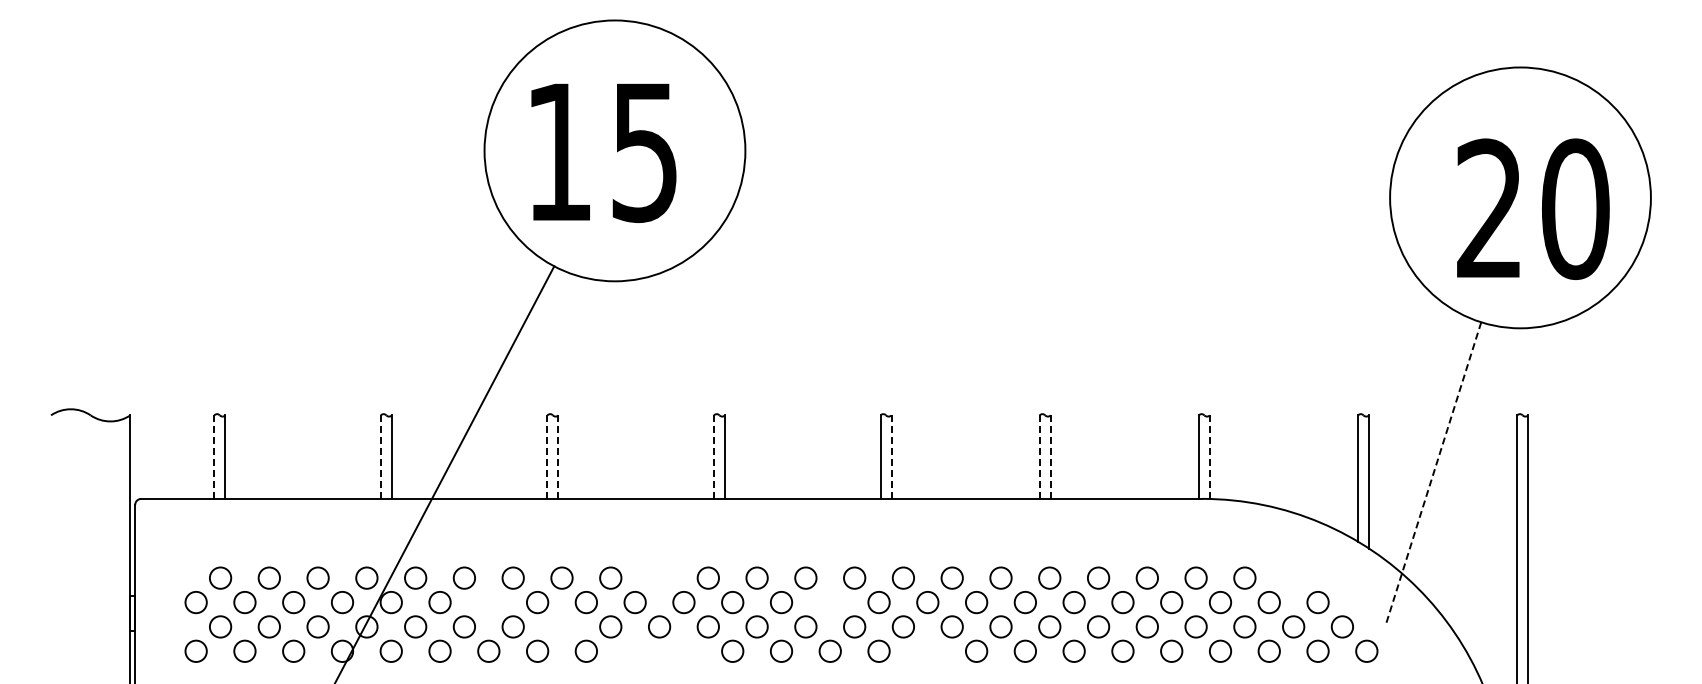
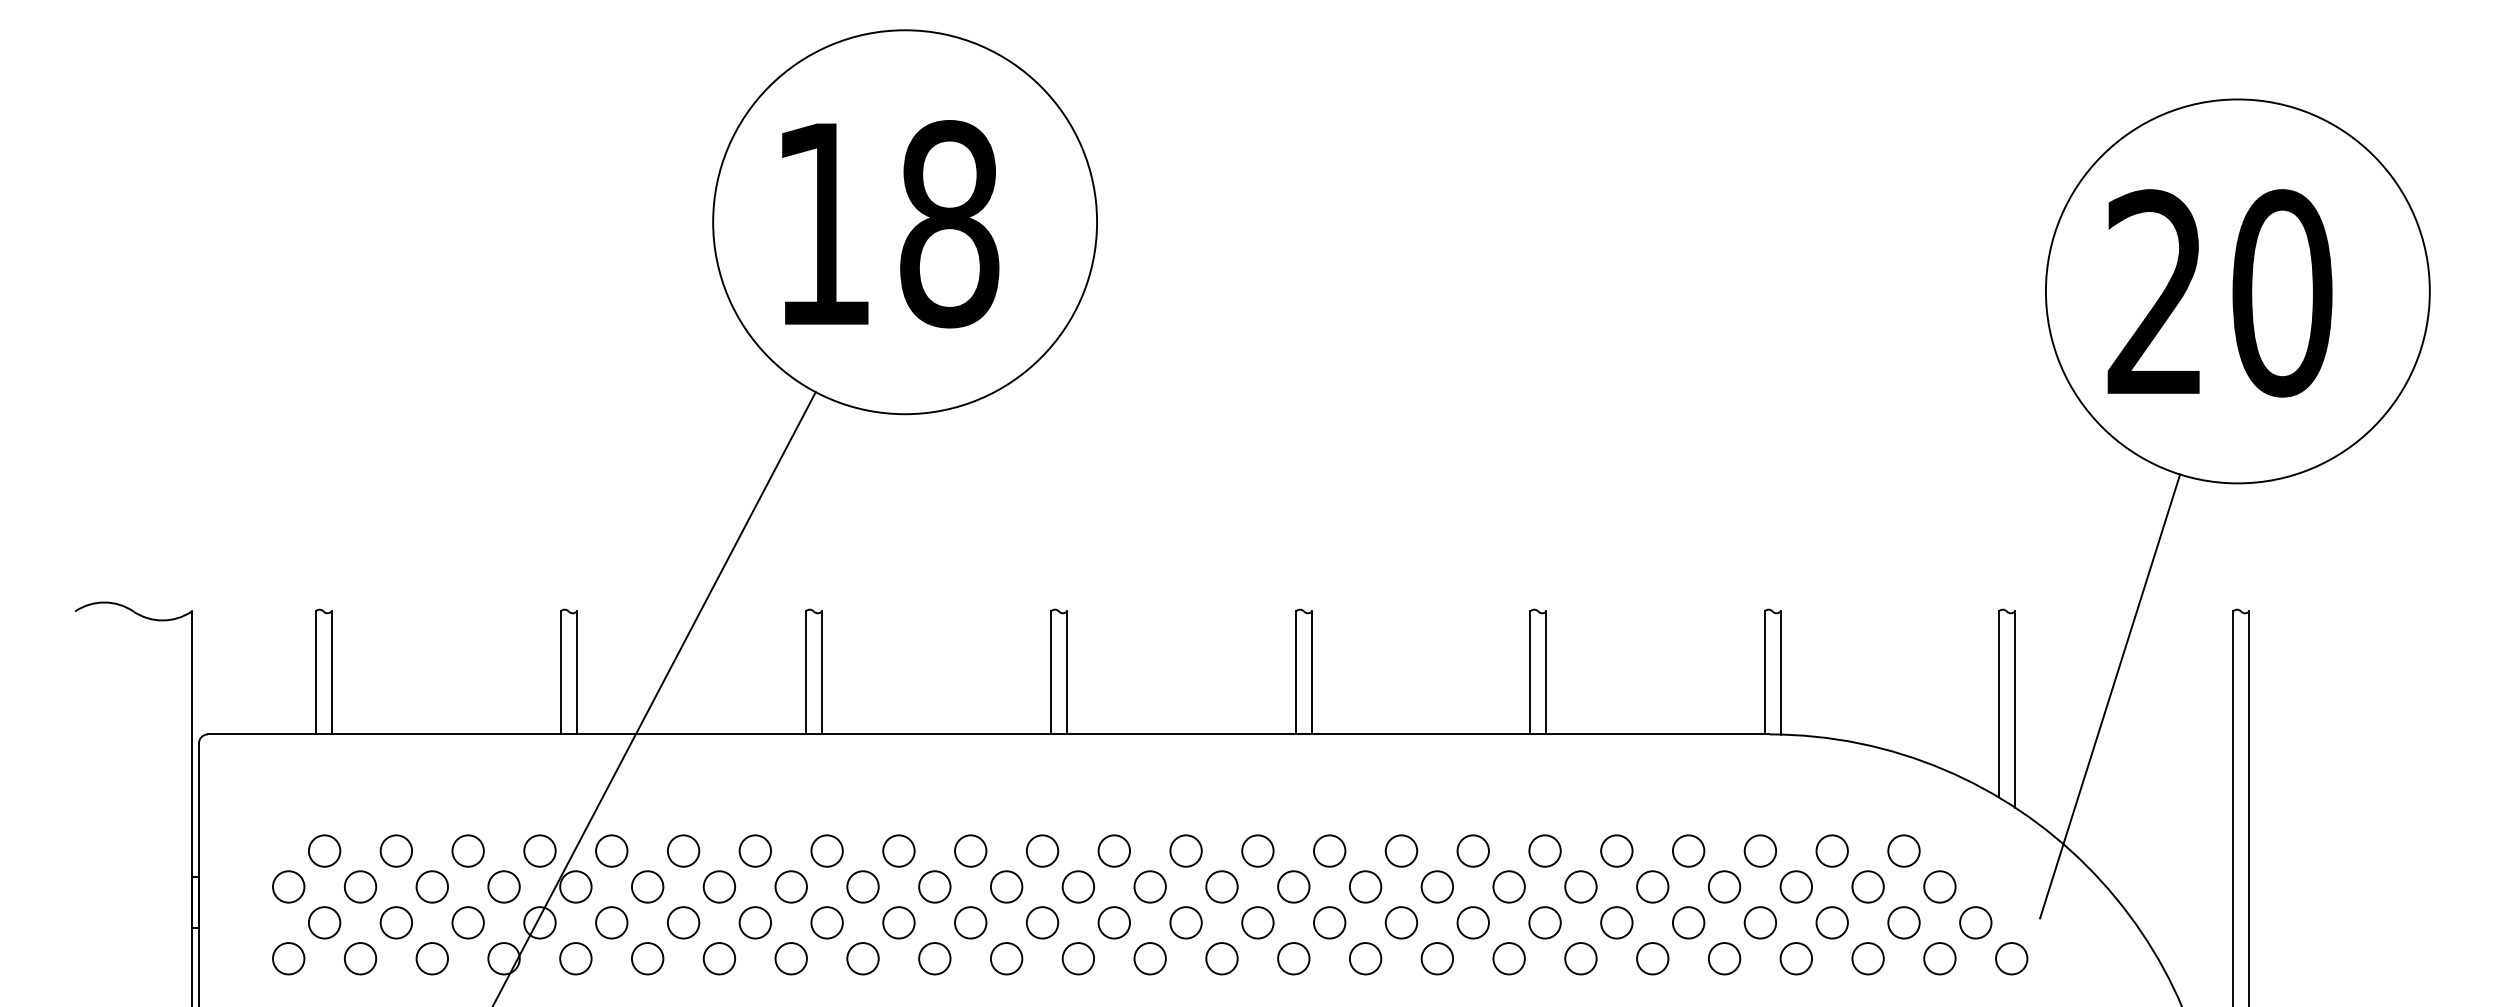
text: (644, 152) -> (948, 224), 15 -> 18
text: (1533, 208) -> (2220, 292), moved
line: (214, 457) -> (315, 673), dashed -> solid
line: (380, 457) -> (560, 673), dashed -> solid
line: (547, 457) -> (805, 673), dashed -> solid
line: (558, 457) -> (821, 673), dashed -> solid
line: (714, 457) -> (1051, 673), dashed -> solid
line: (891, 457) -> (1312, 673), dashed -> solid
line: (1039, 457) -> (1529, 673), dashed -> solid
line: (1050, 457) -> (1546, 673), dashed -> solid
line: (1209, 457) -> (1780, 673), dashed -> solid
line: (1433, 473) -> (2109, 697), dashed -> solid
circle: (659, 577) -> (970, 850), added
circle: (1293, 577) -> (1903, 850), added
circle: (488, 602) -> (718, 886), added
circle: (829, 602) -> (1220, 886), added
circle: (561, 626) -> (826, 922), added
circle: (634, 650) -> (933, 957), added
circle: (683, 650) -> (1005, 957), added
circle: (927, 650) -> (1365, 957), added

